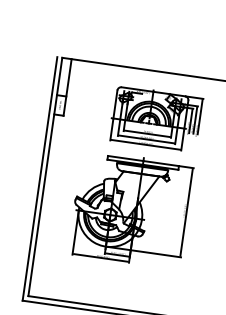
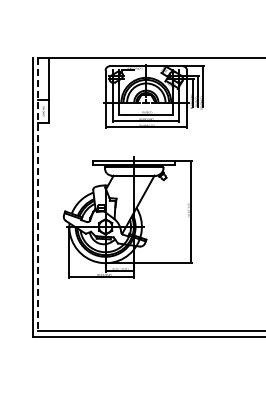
part: (155, 119) -> (153, 96), moved
line: (45, 177) -> (38, 194), solid -> dashed
part: (130, 209) -> (127, 217), moved

